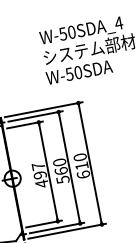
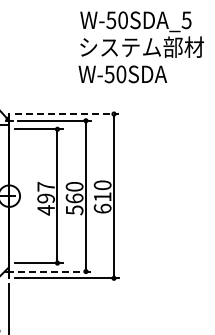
text: (118, 23) -> (186, 20), W-50SDA_4 -> W-50SDA_5
line: (44, 109) -> (67, 114), solid -> dashed
line: (56, 228) -> (54, 271), solid -> dashed

